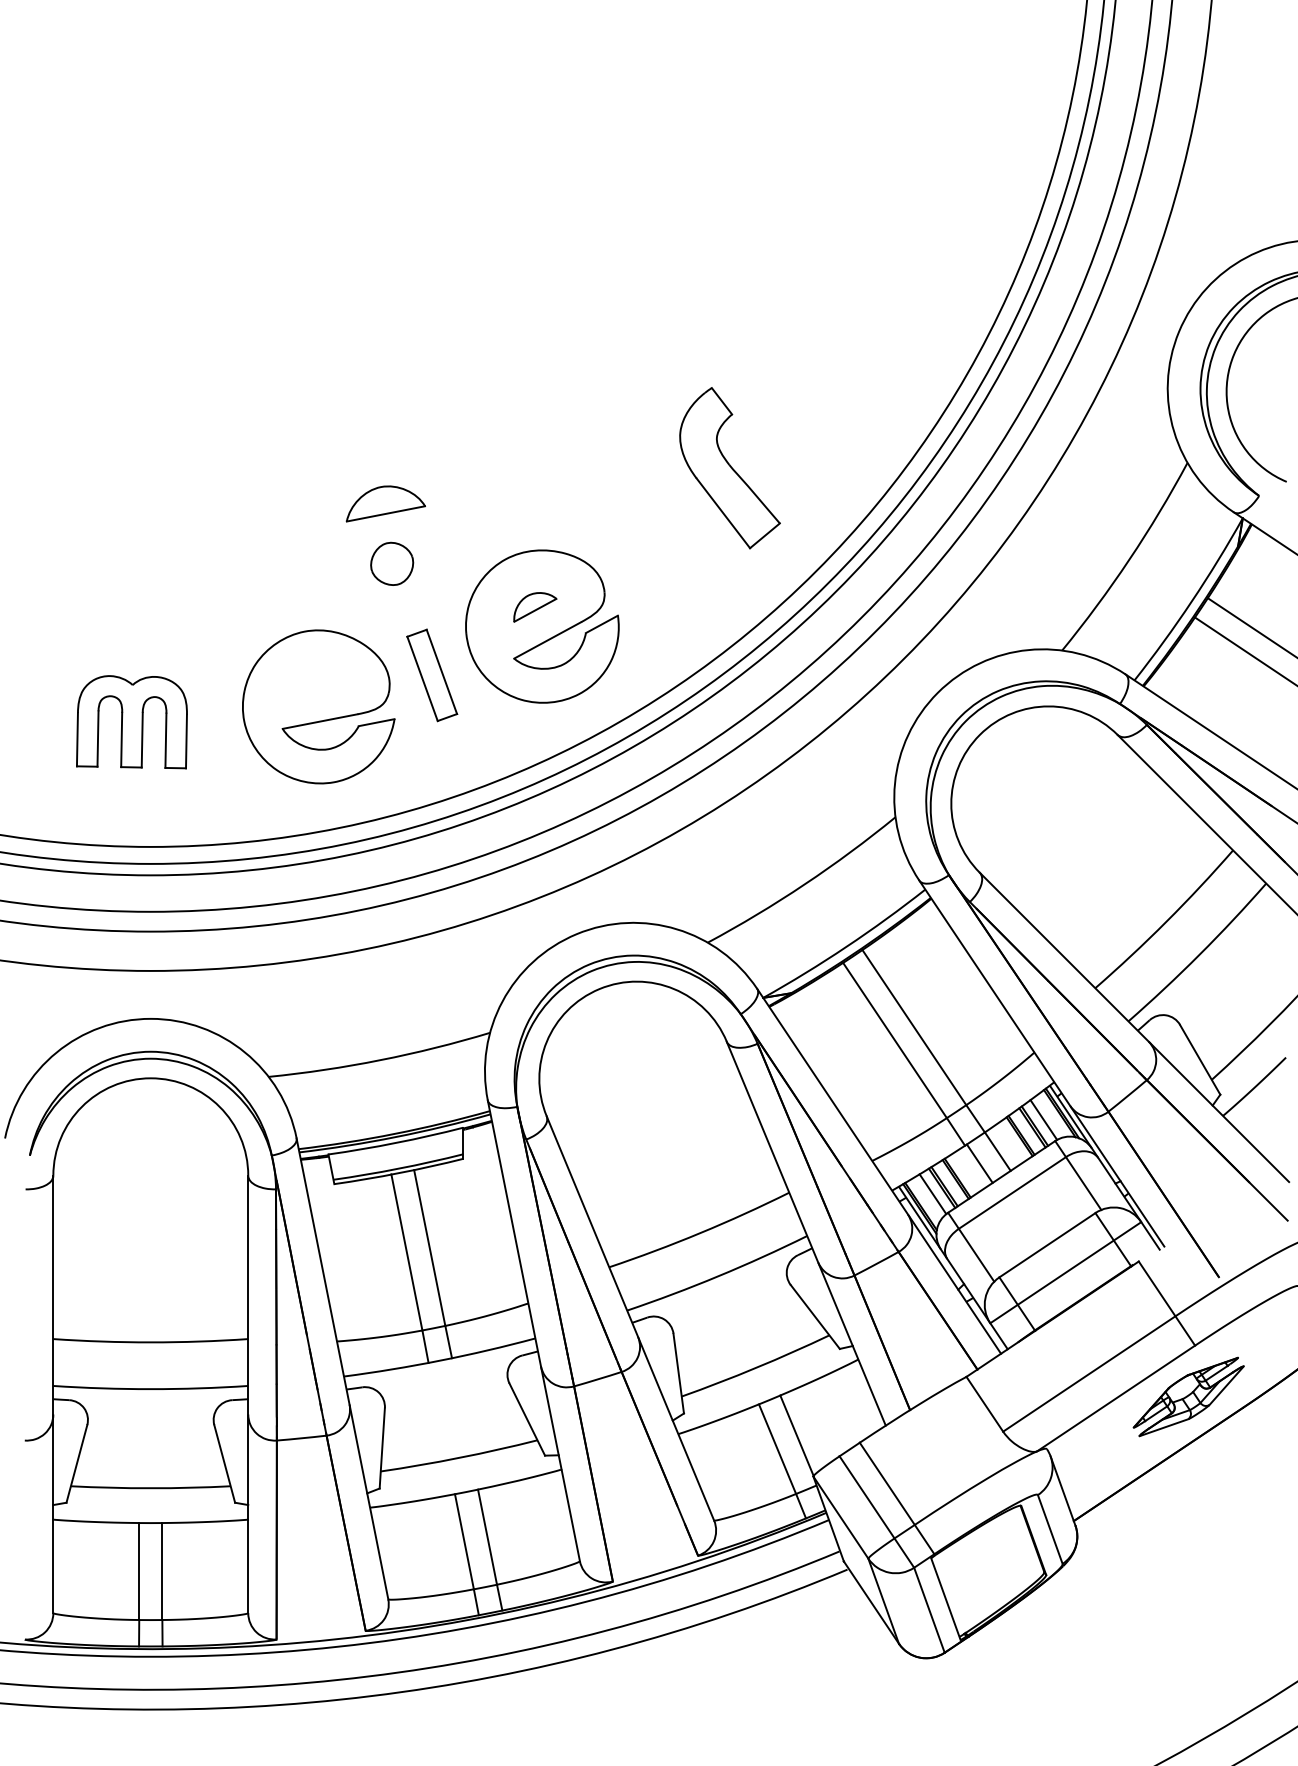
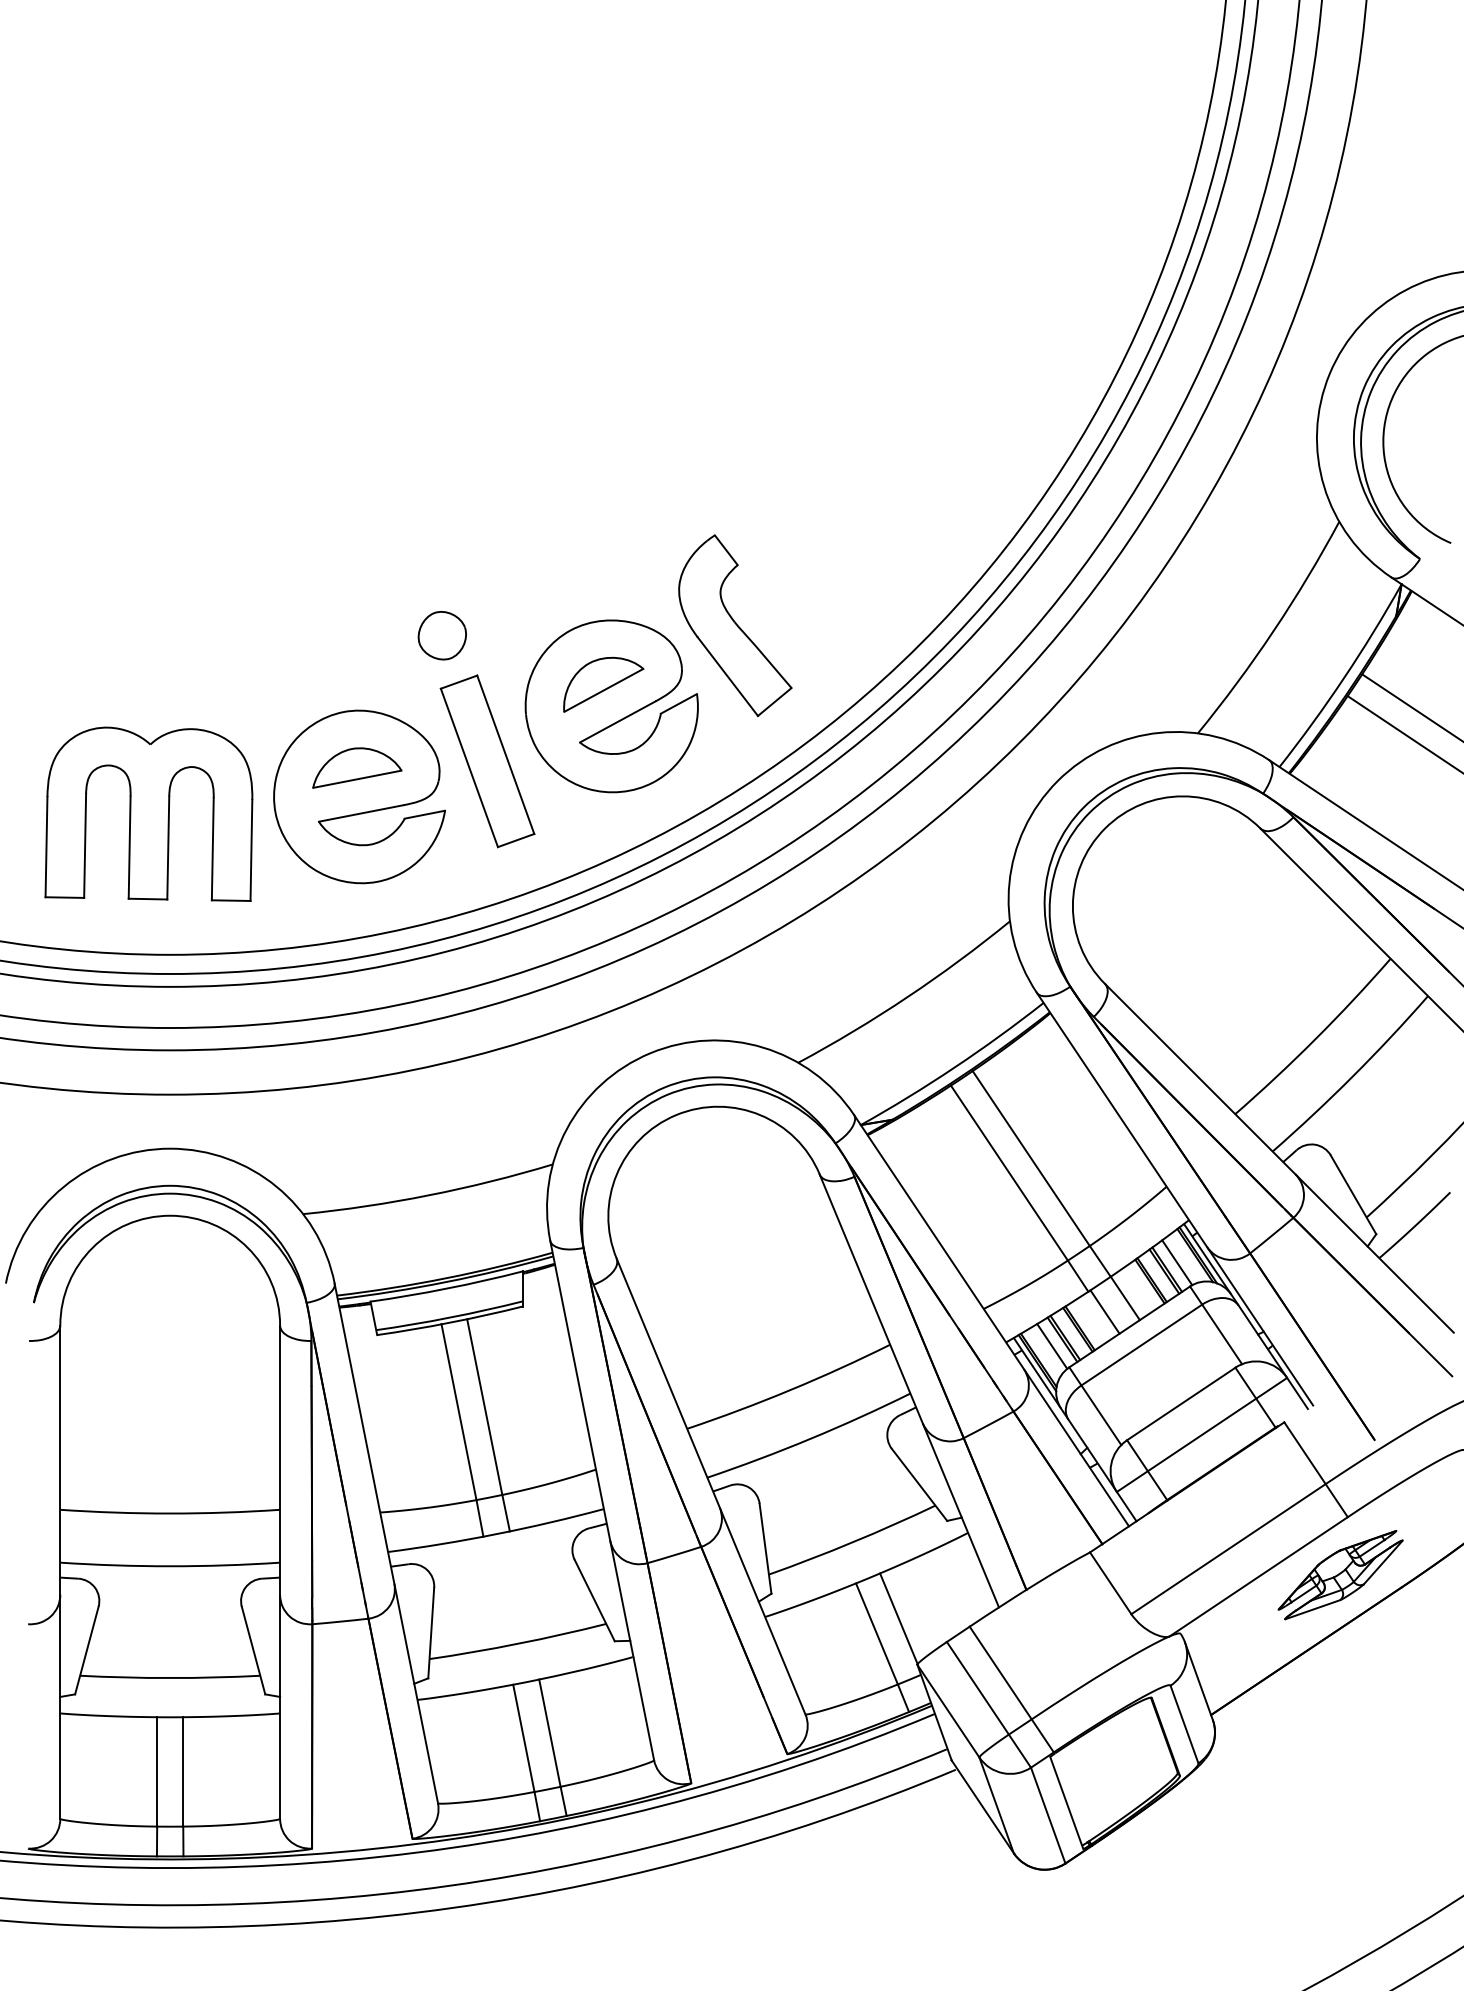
part: (730, 467) -> (735, 625), moved
part: (386, 503) -> (357, 767), moved
part: (535, 607) -> (603, 684), size x1.67
part: (432, 675) -> (487, 761), size x1.67
part: (131, 721) -> (148, 813), size x1.67

